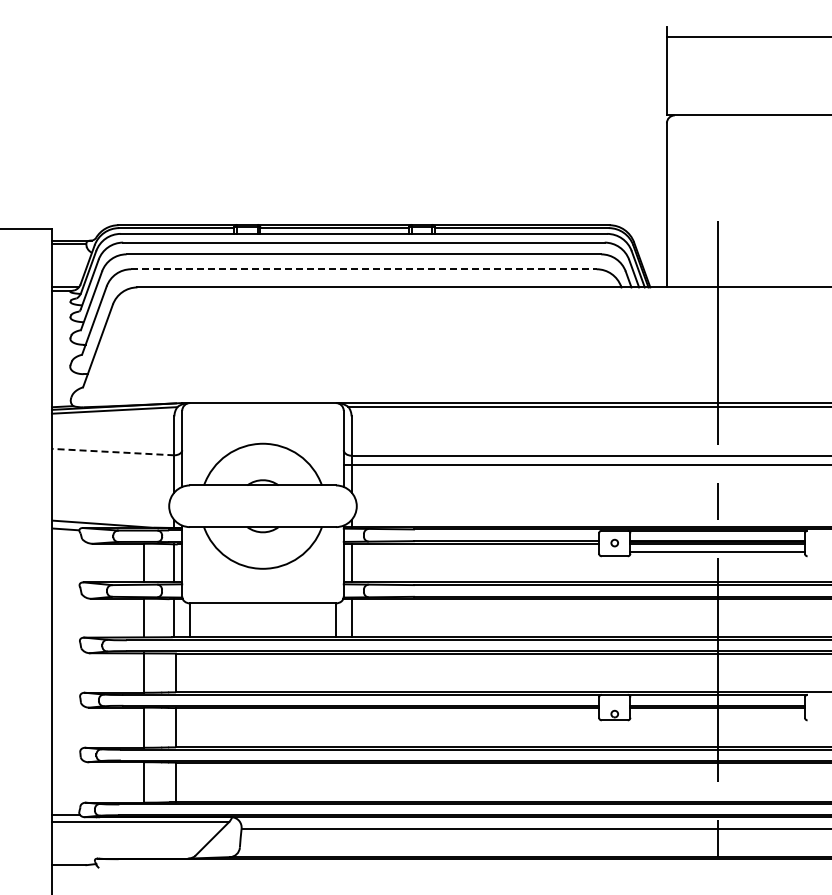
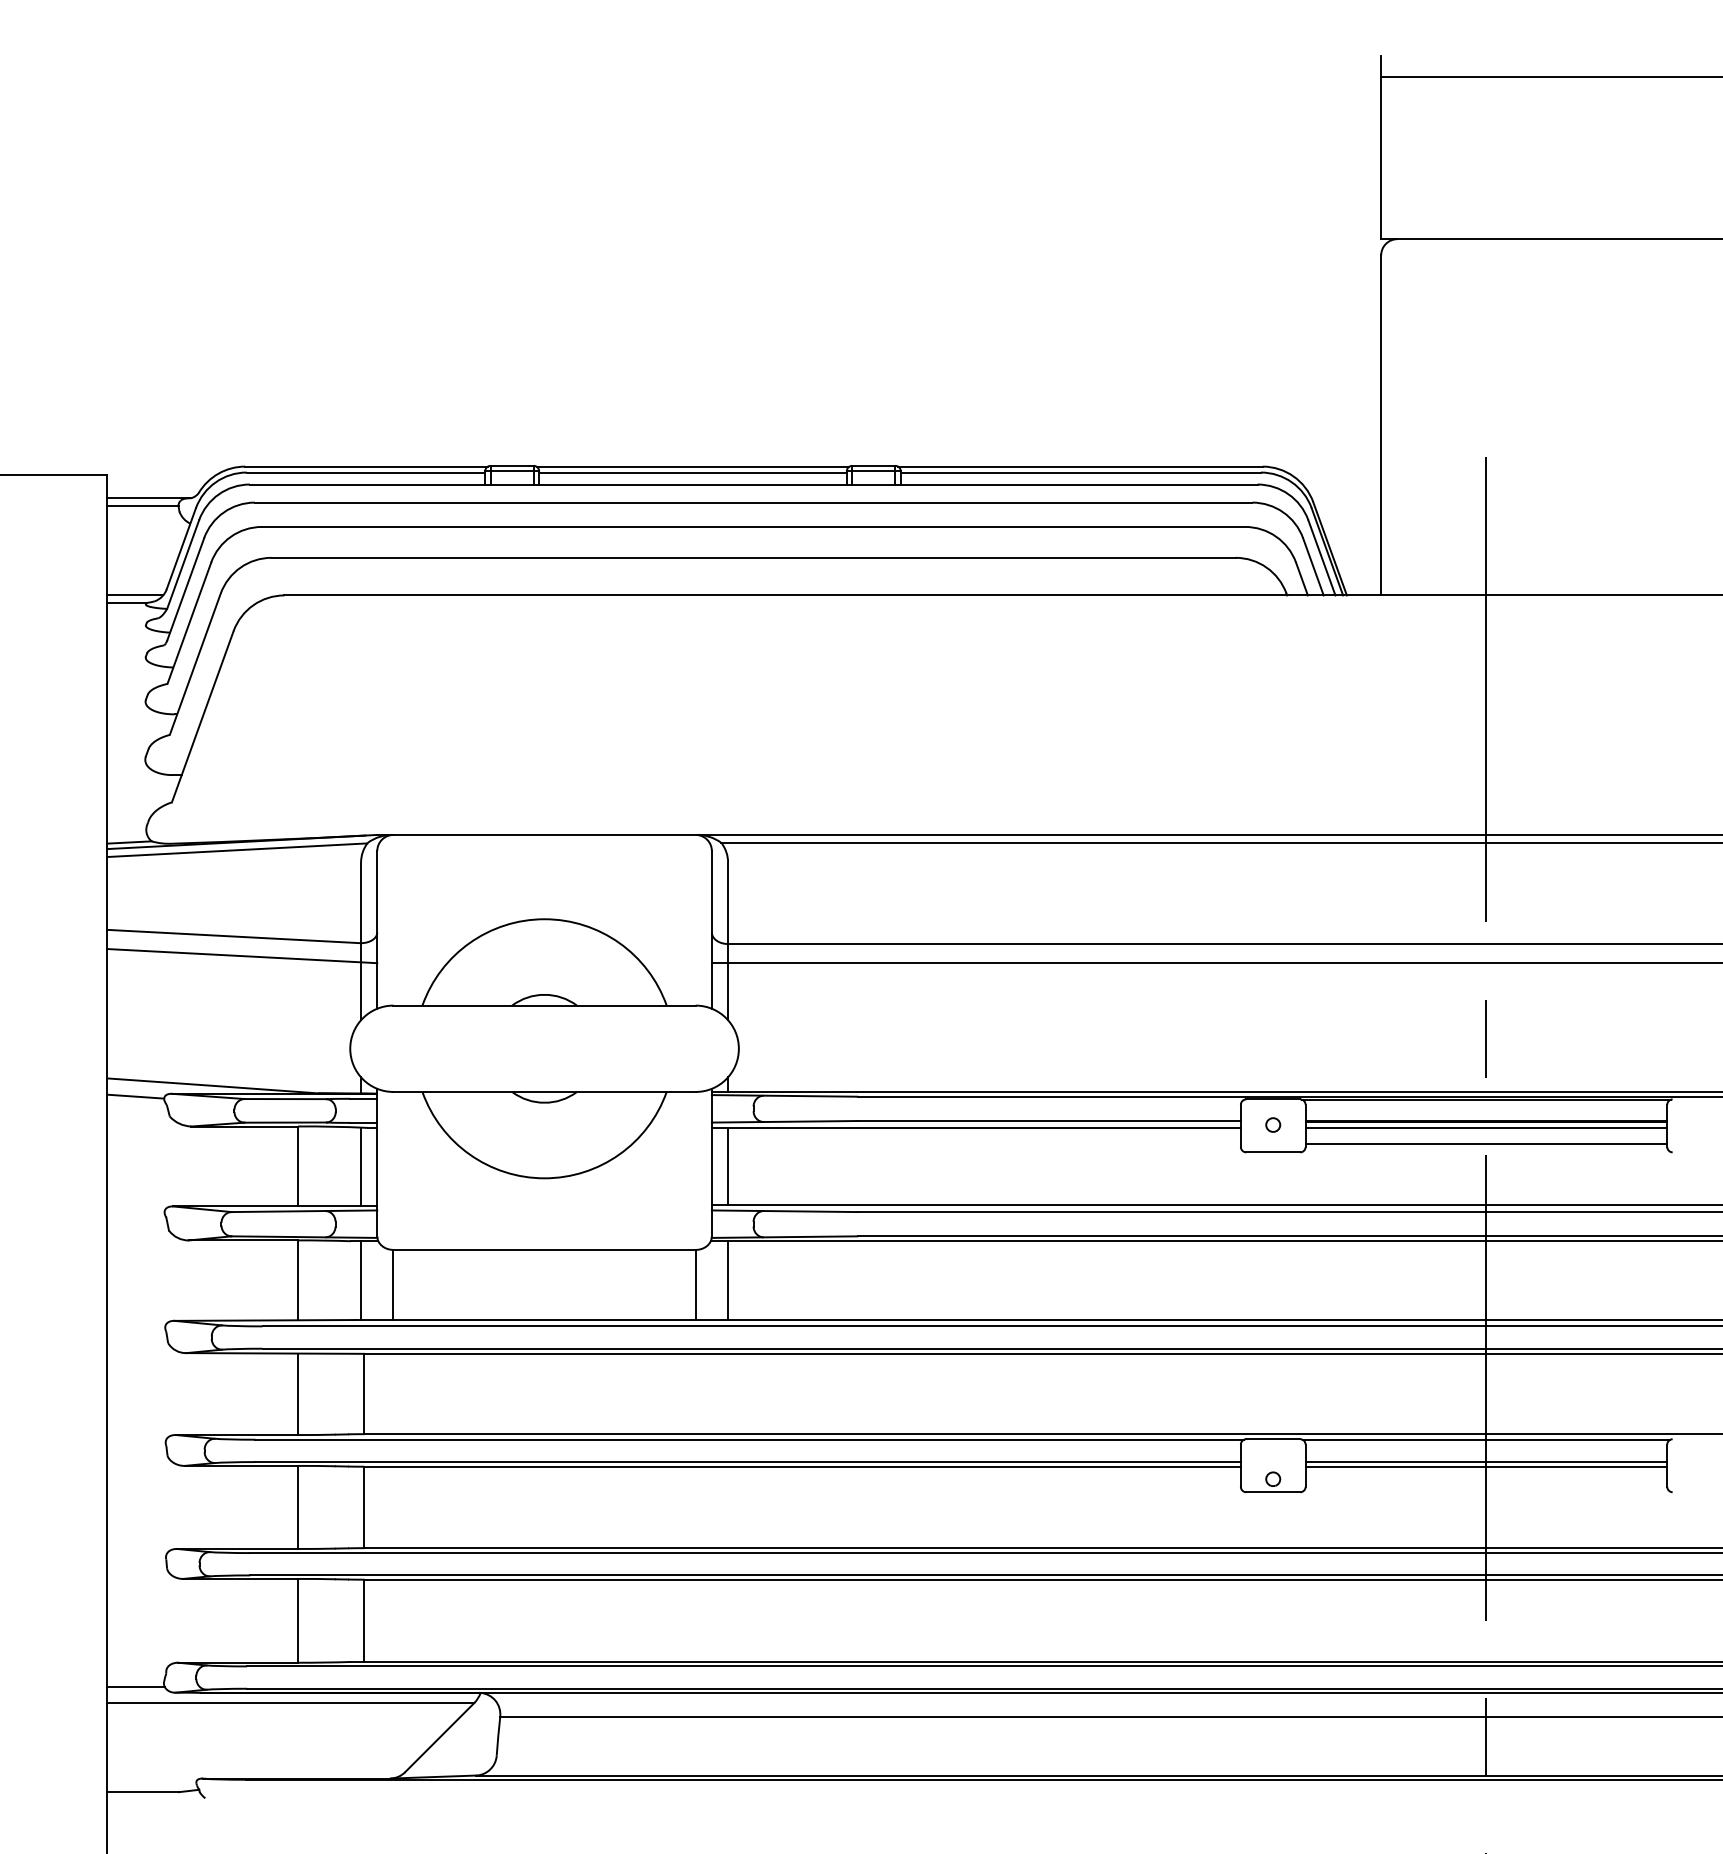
line: (363, 269) -> (752, 558), dashed -> solid
line: (112, 452) -> (232, 937), dashed -> solid
line: (116, 461) -> (241, 955), added

